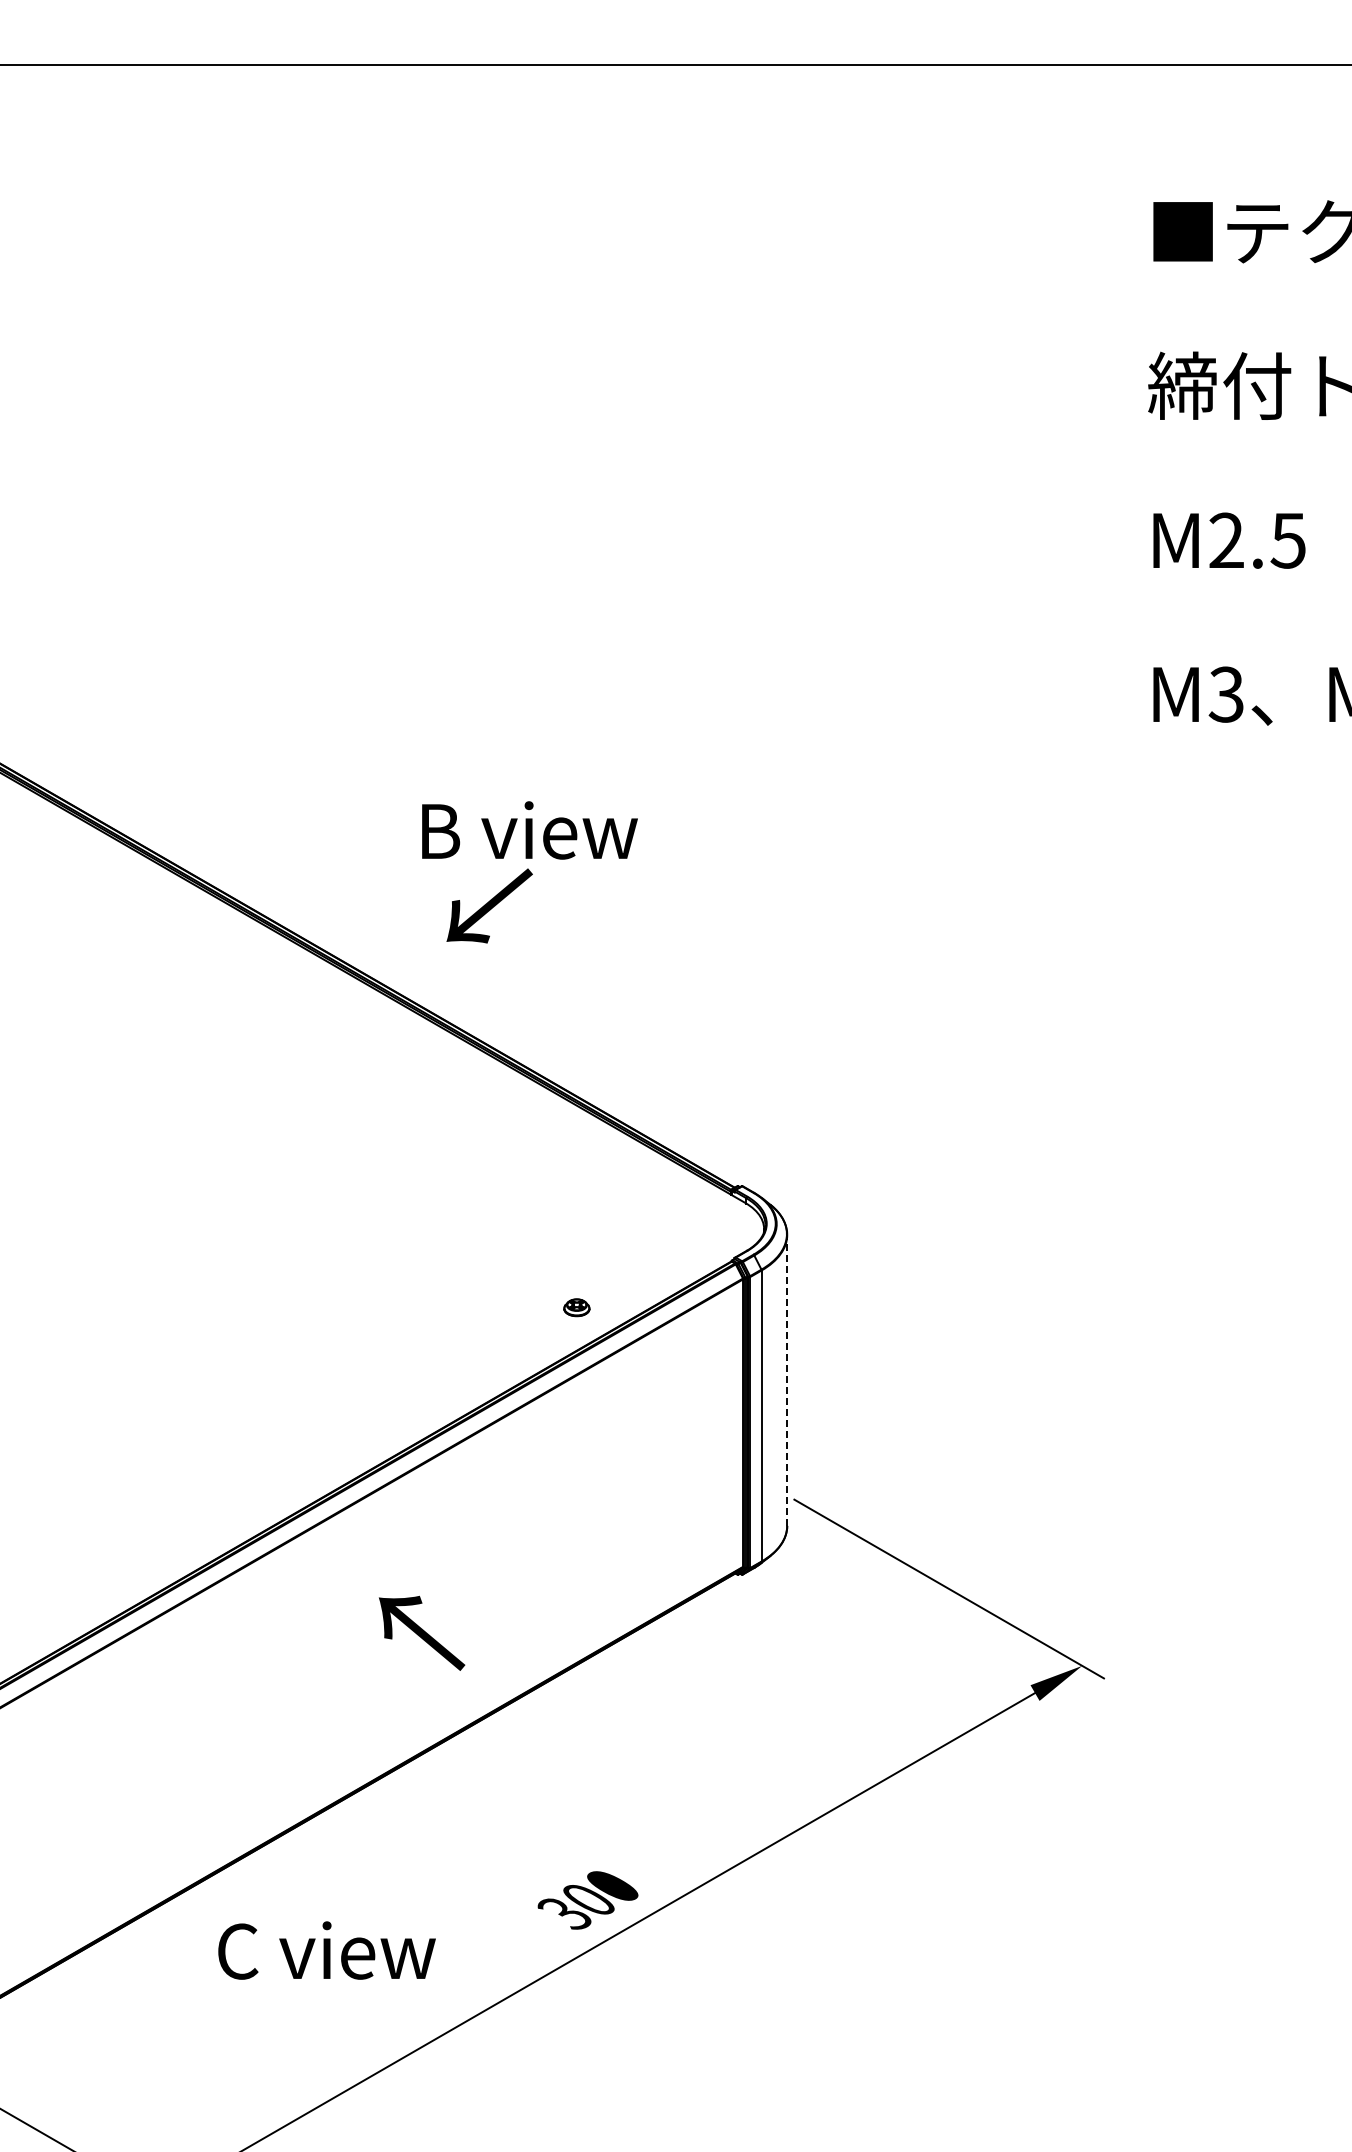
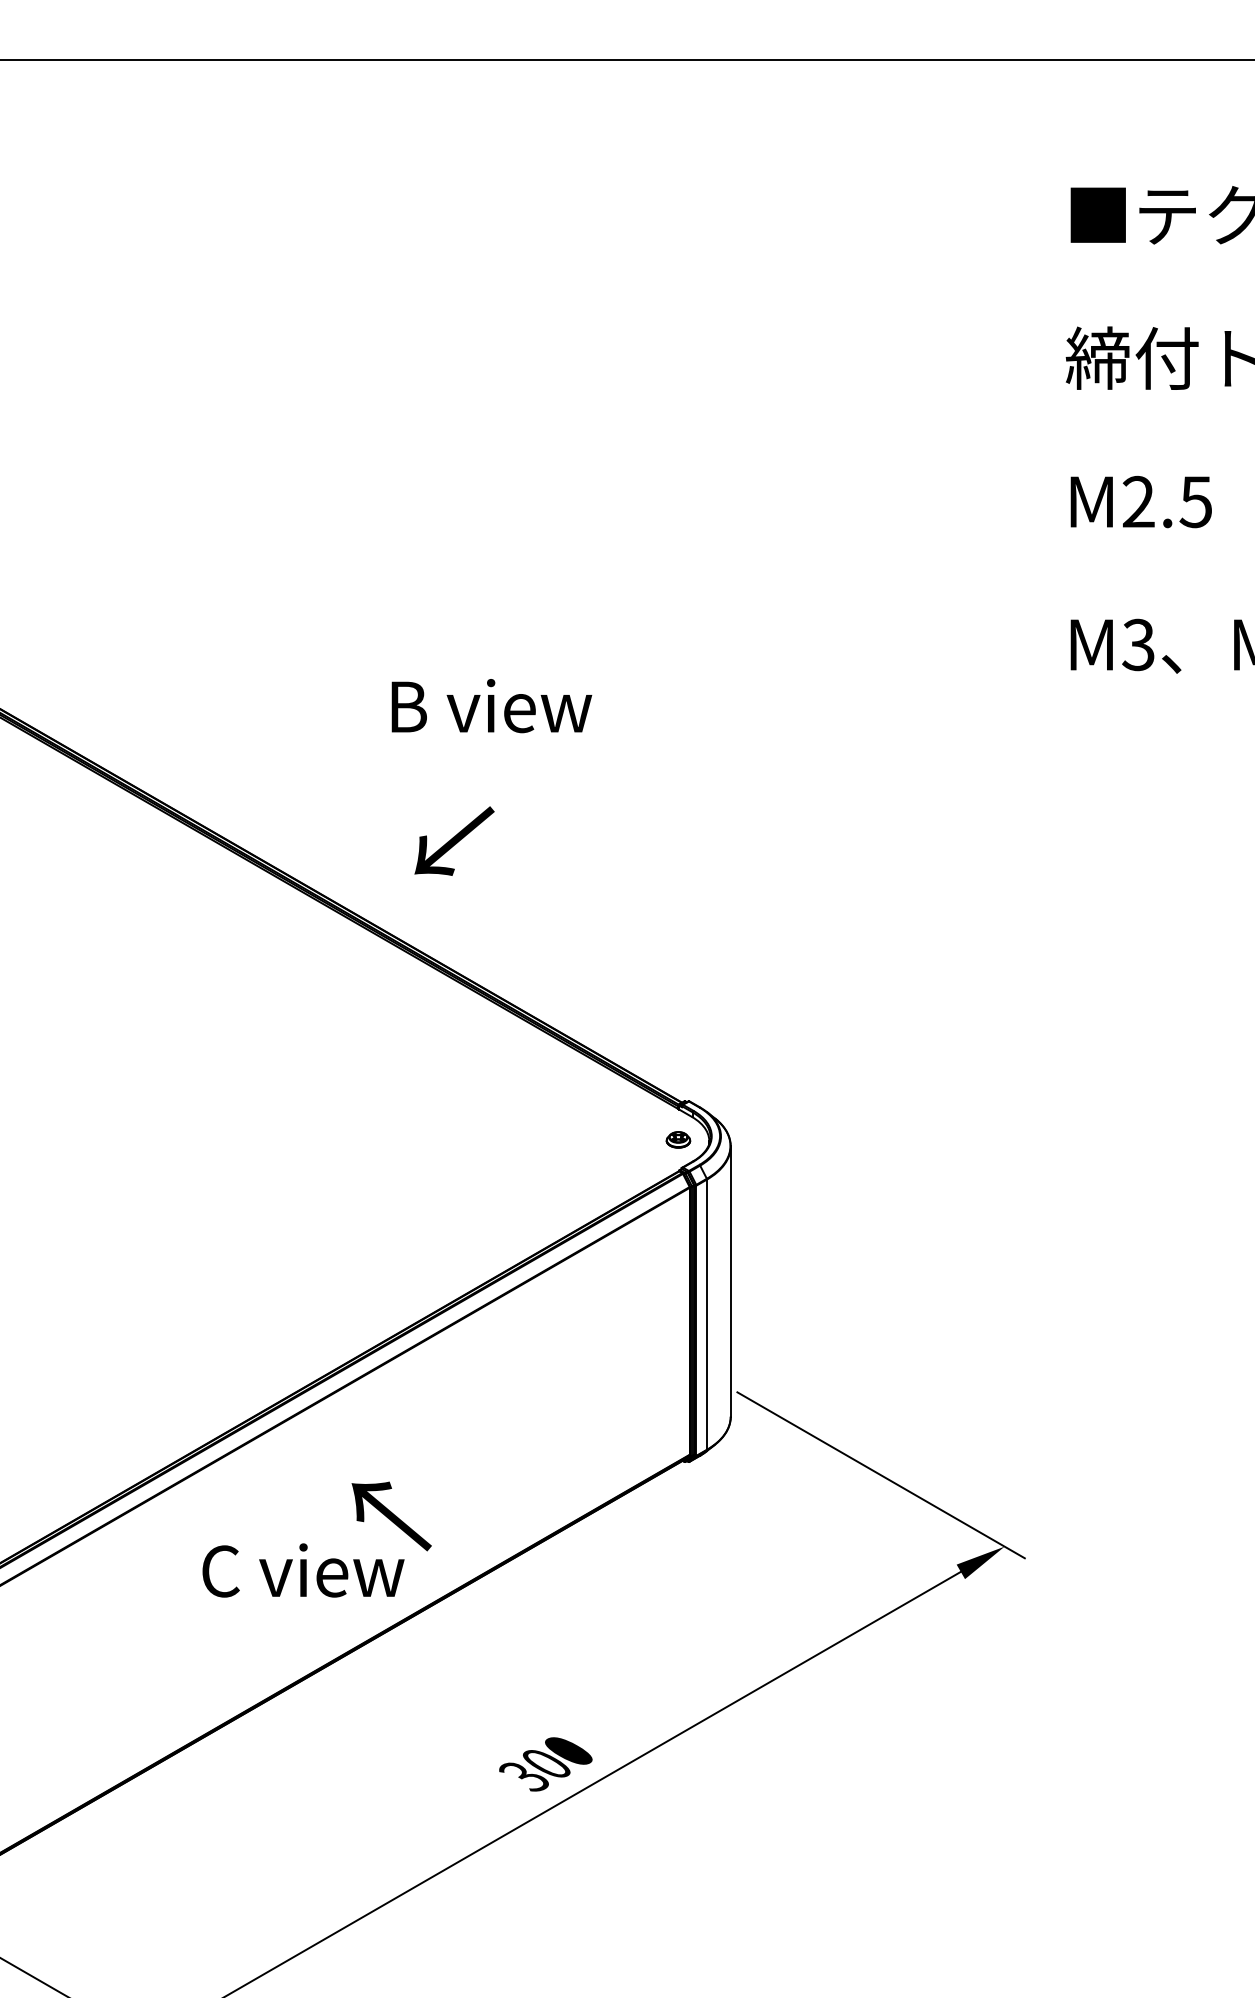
text: (529, 830) -> (491, 706), moved
part: (576, 1307) -> (678, 1139), moved
line: (787, 1380) -> (731, 1281), dashed -> solid
text: (326, 1950) -> (303, 1570), moved

